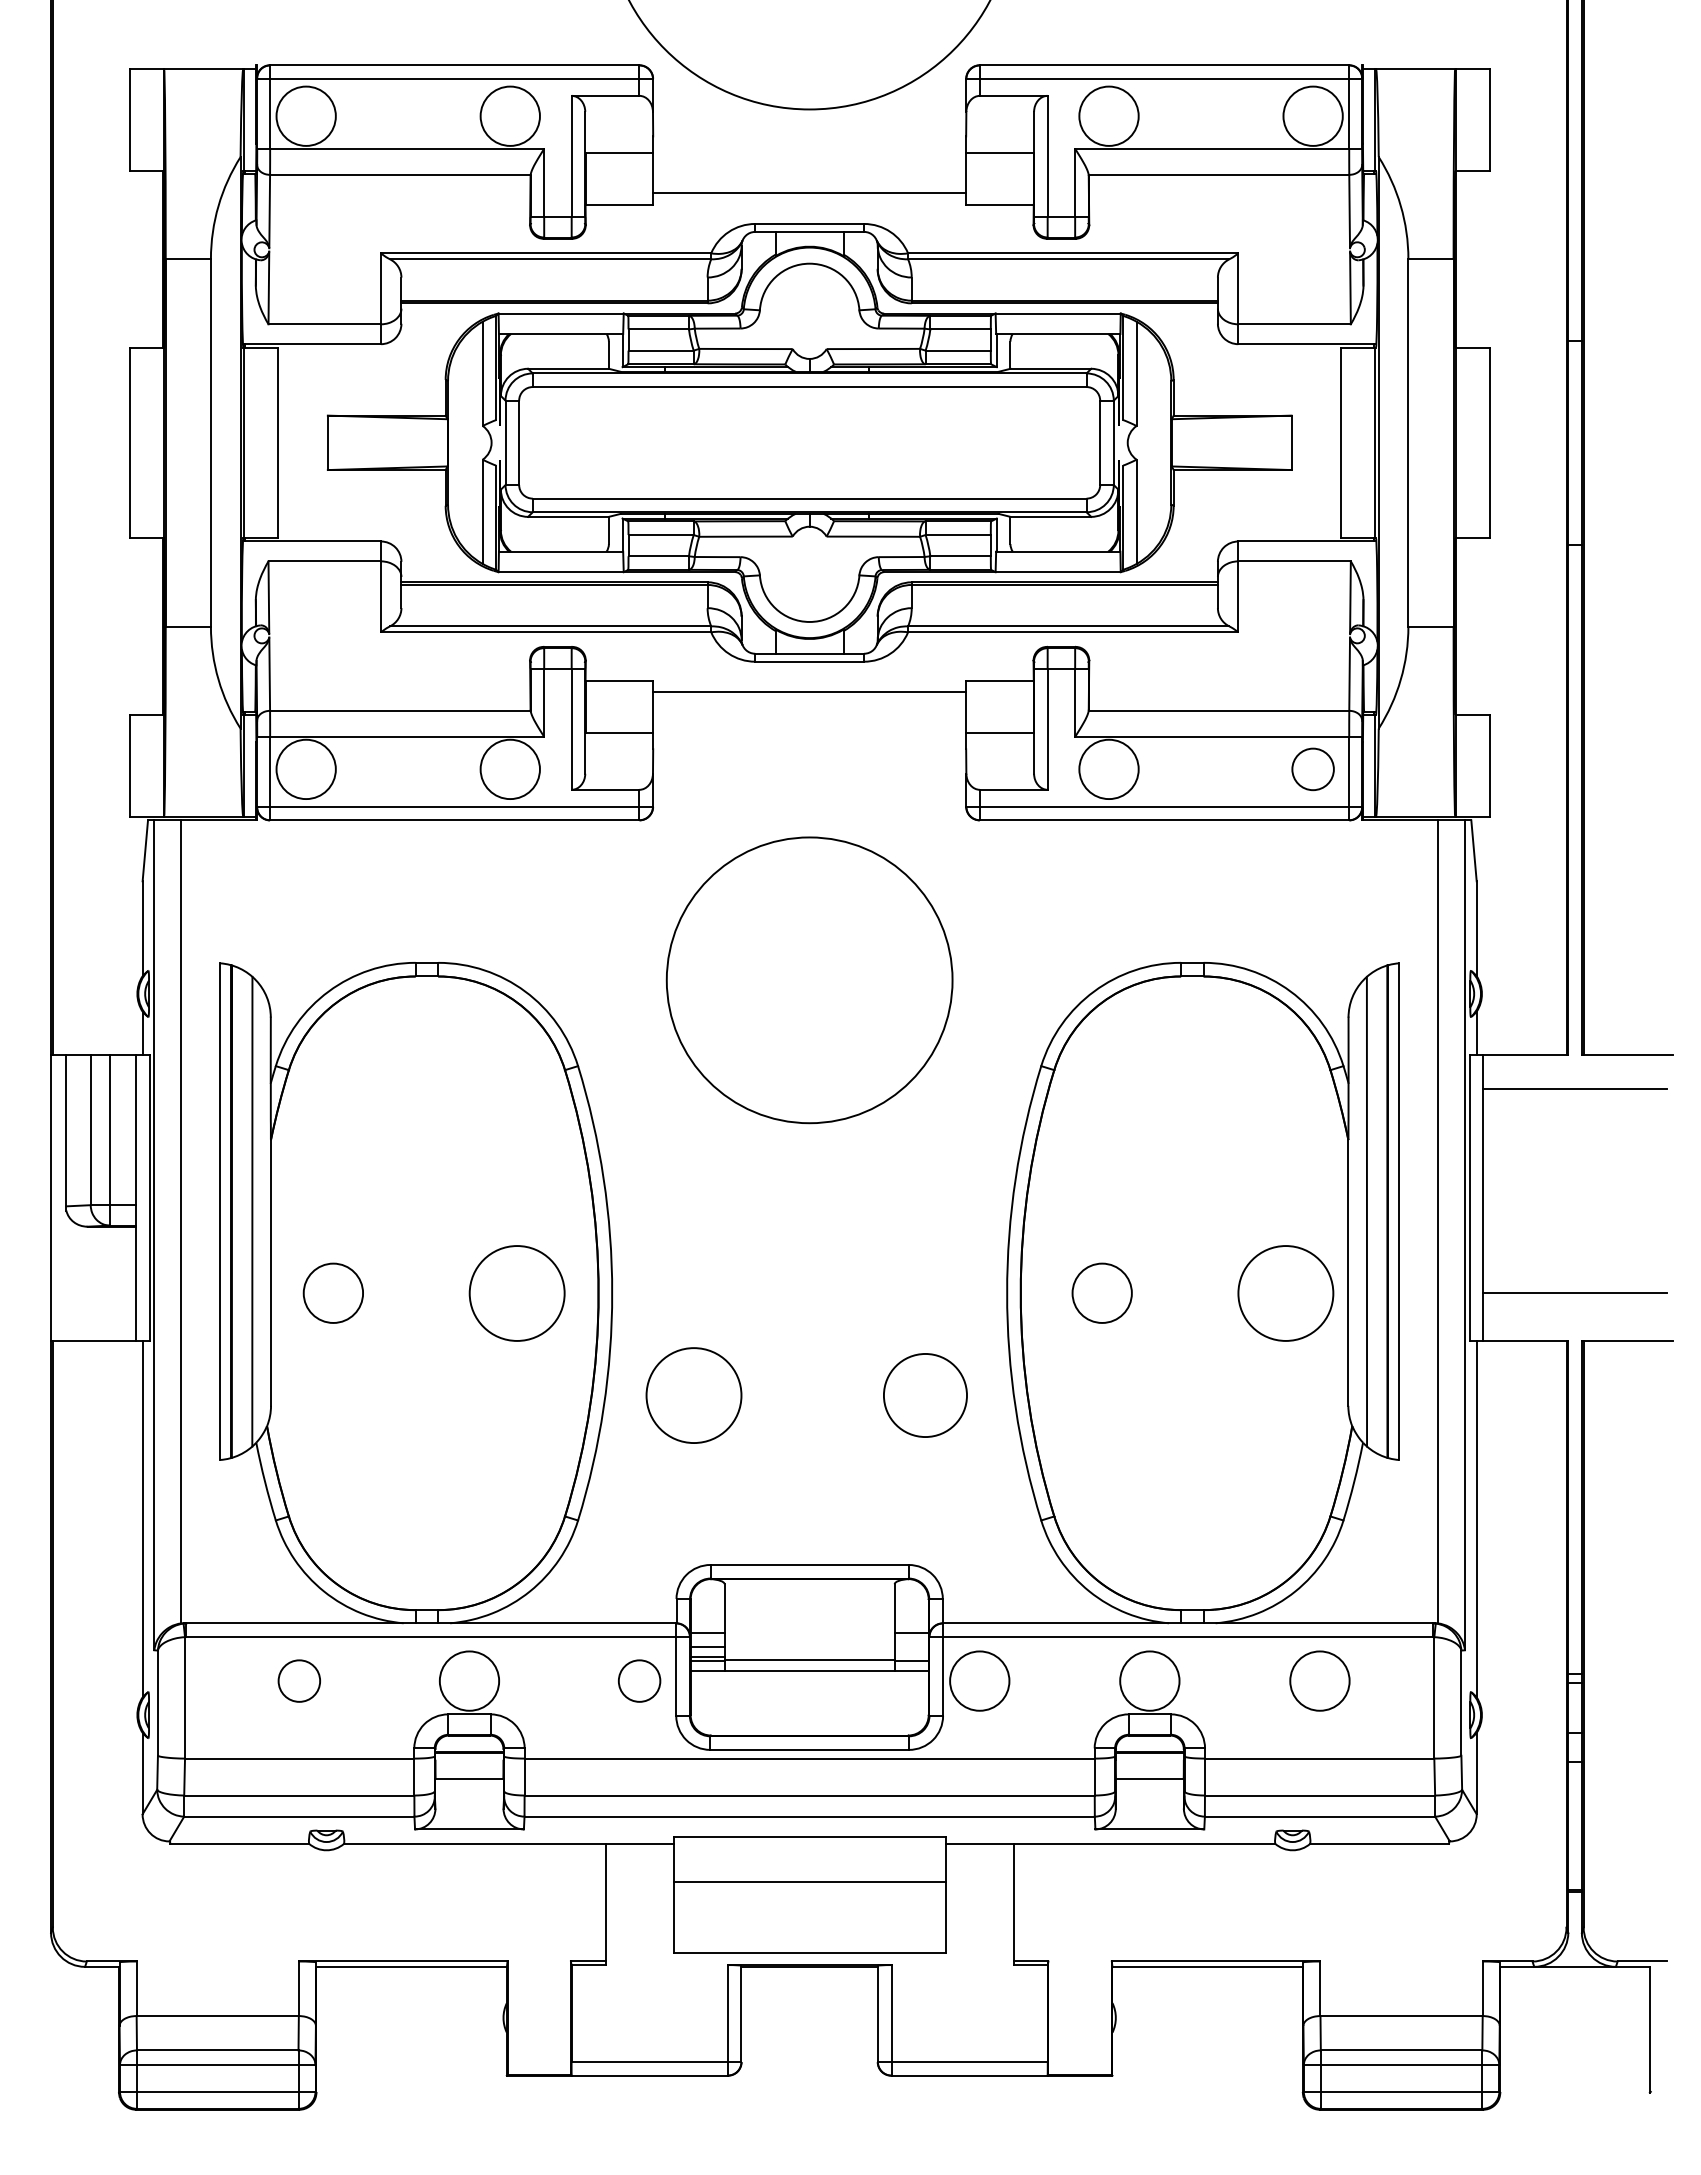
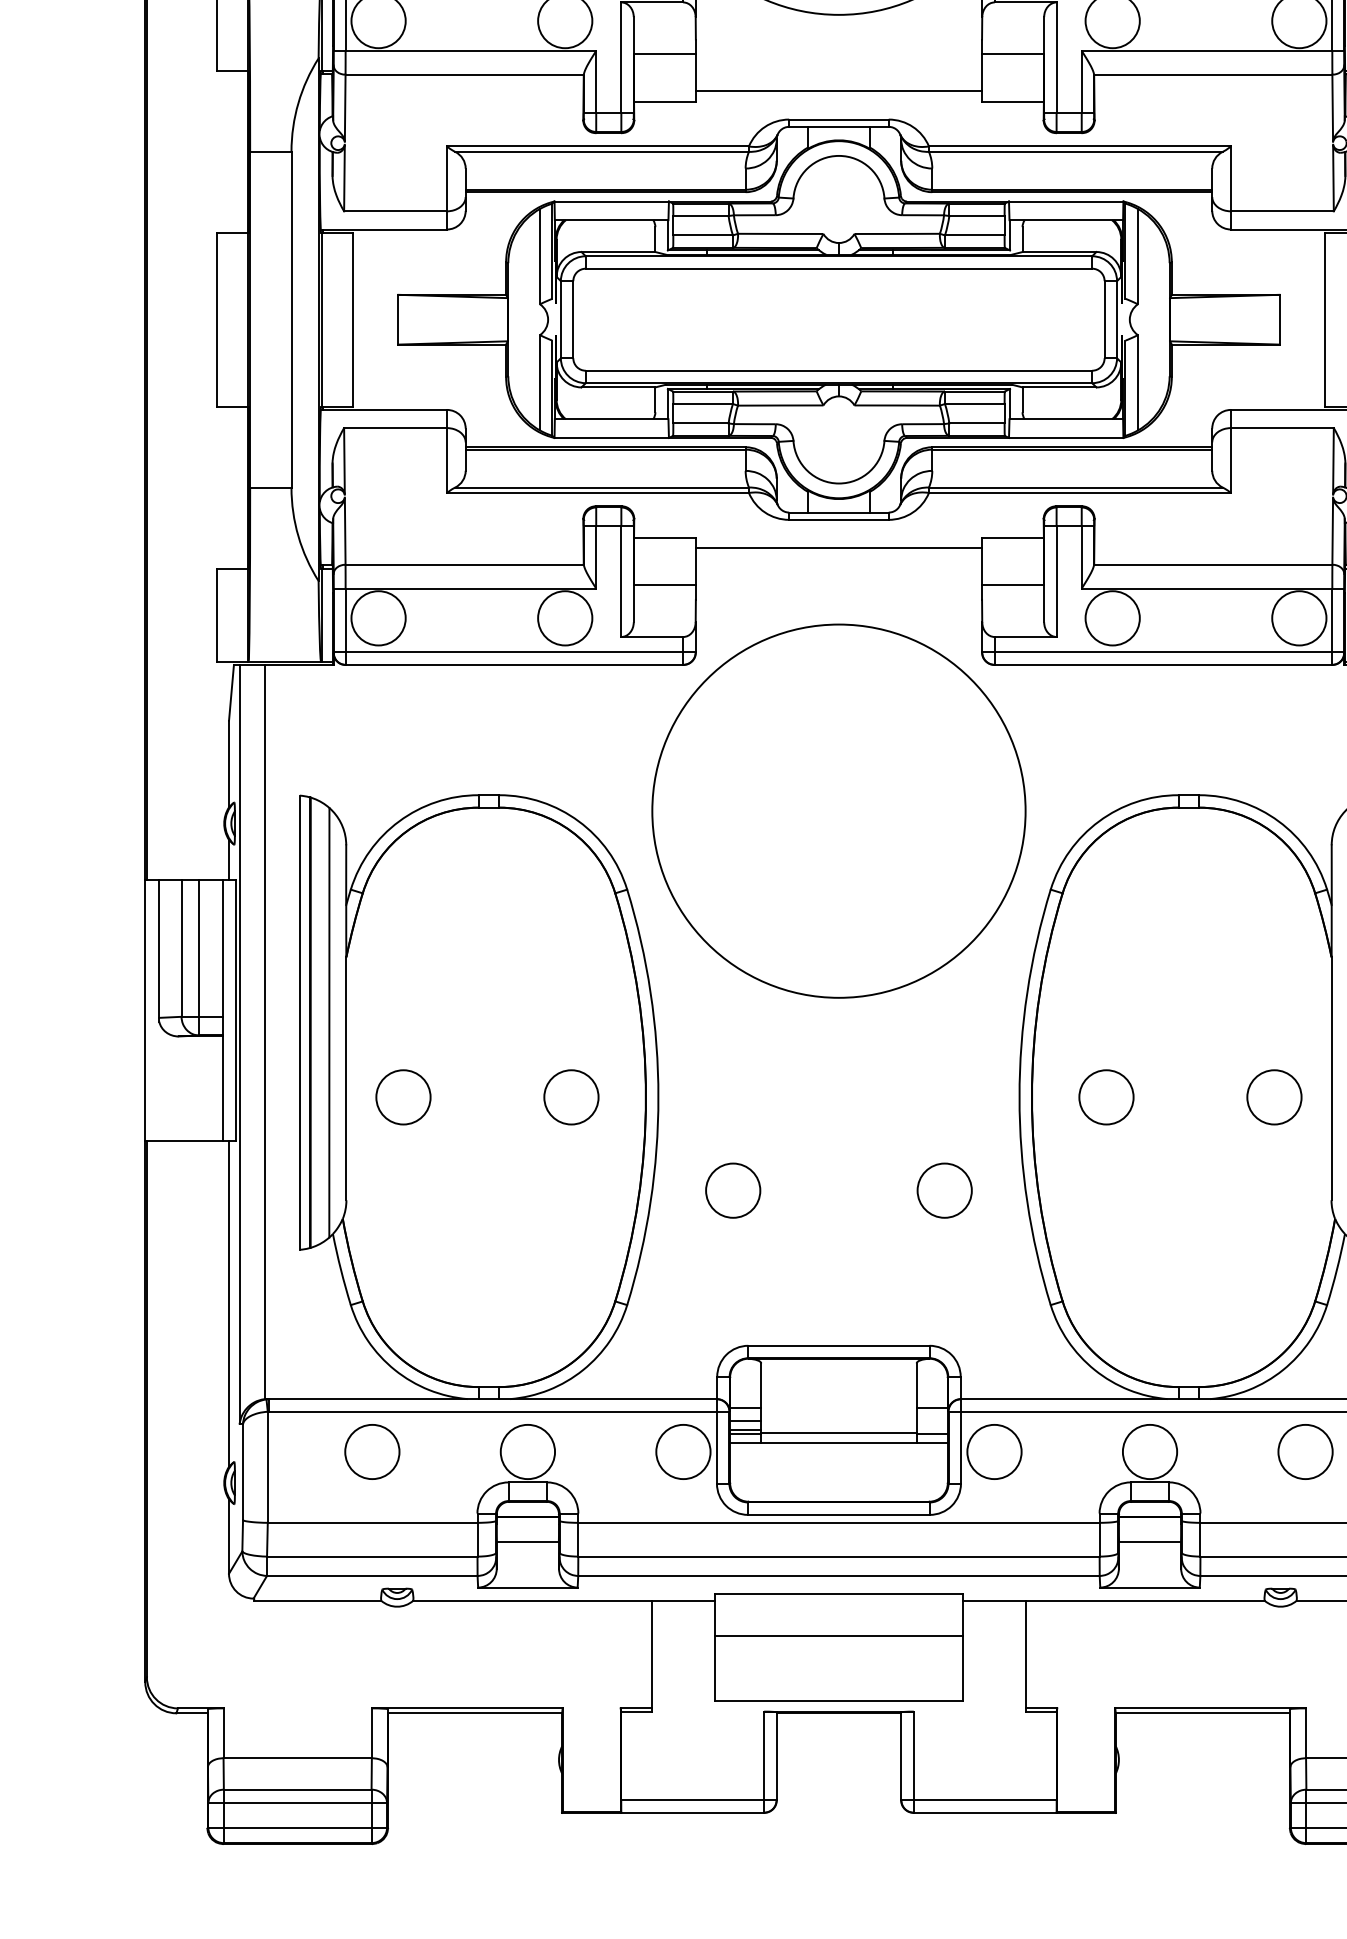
circle: (1312, 769) -> (1298, 618), size x1.43
circle: (809, 980) -> (838, 811), size x1.43
circle: (516, 1292) -> (570, 1096), size x0.62
circle: (1285, 1292) -> (1274, 1096), size x0.62
circle: (693, 1394) -> (732, 1189), size x0.62
circle: (924, 1394) -> (943, 1189), size x0.71
circle: (299, 1680) -> (372, 1451), size x1.43
circle: (639, 1680) -> (683, 1451), size x1.43

